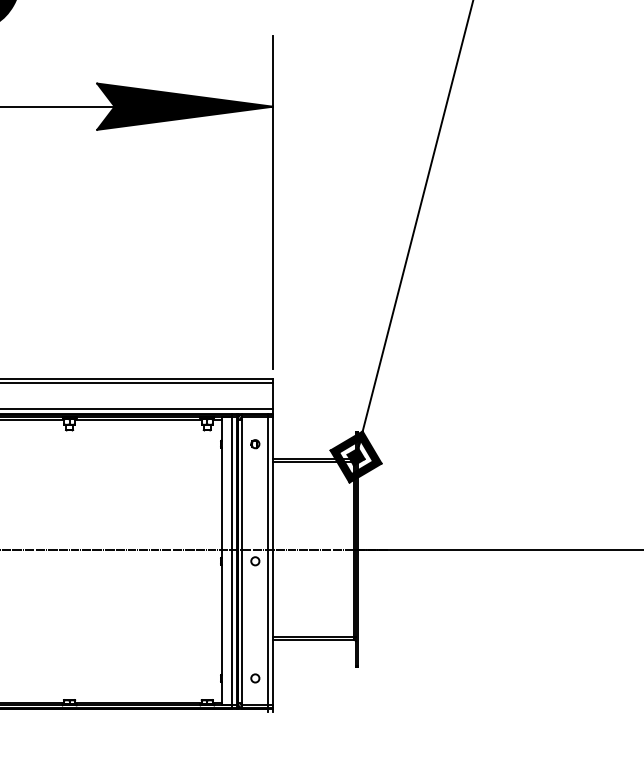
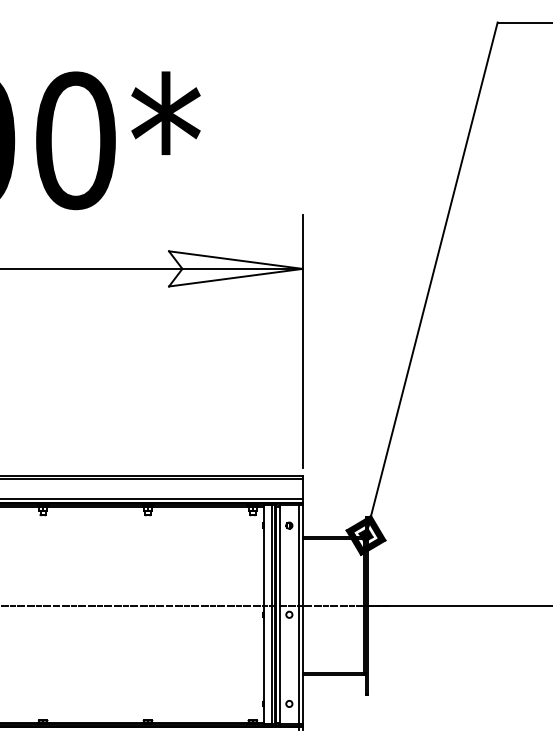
fill: (184, 106) -> (235, 268), removed

